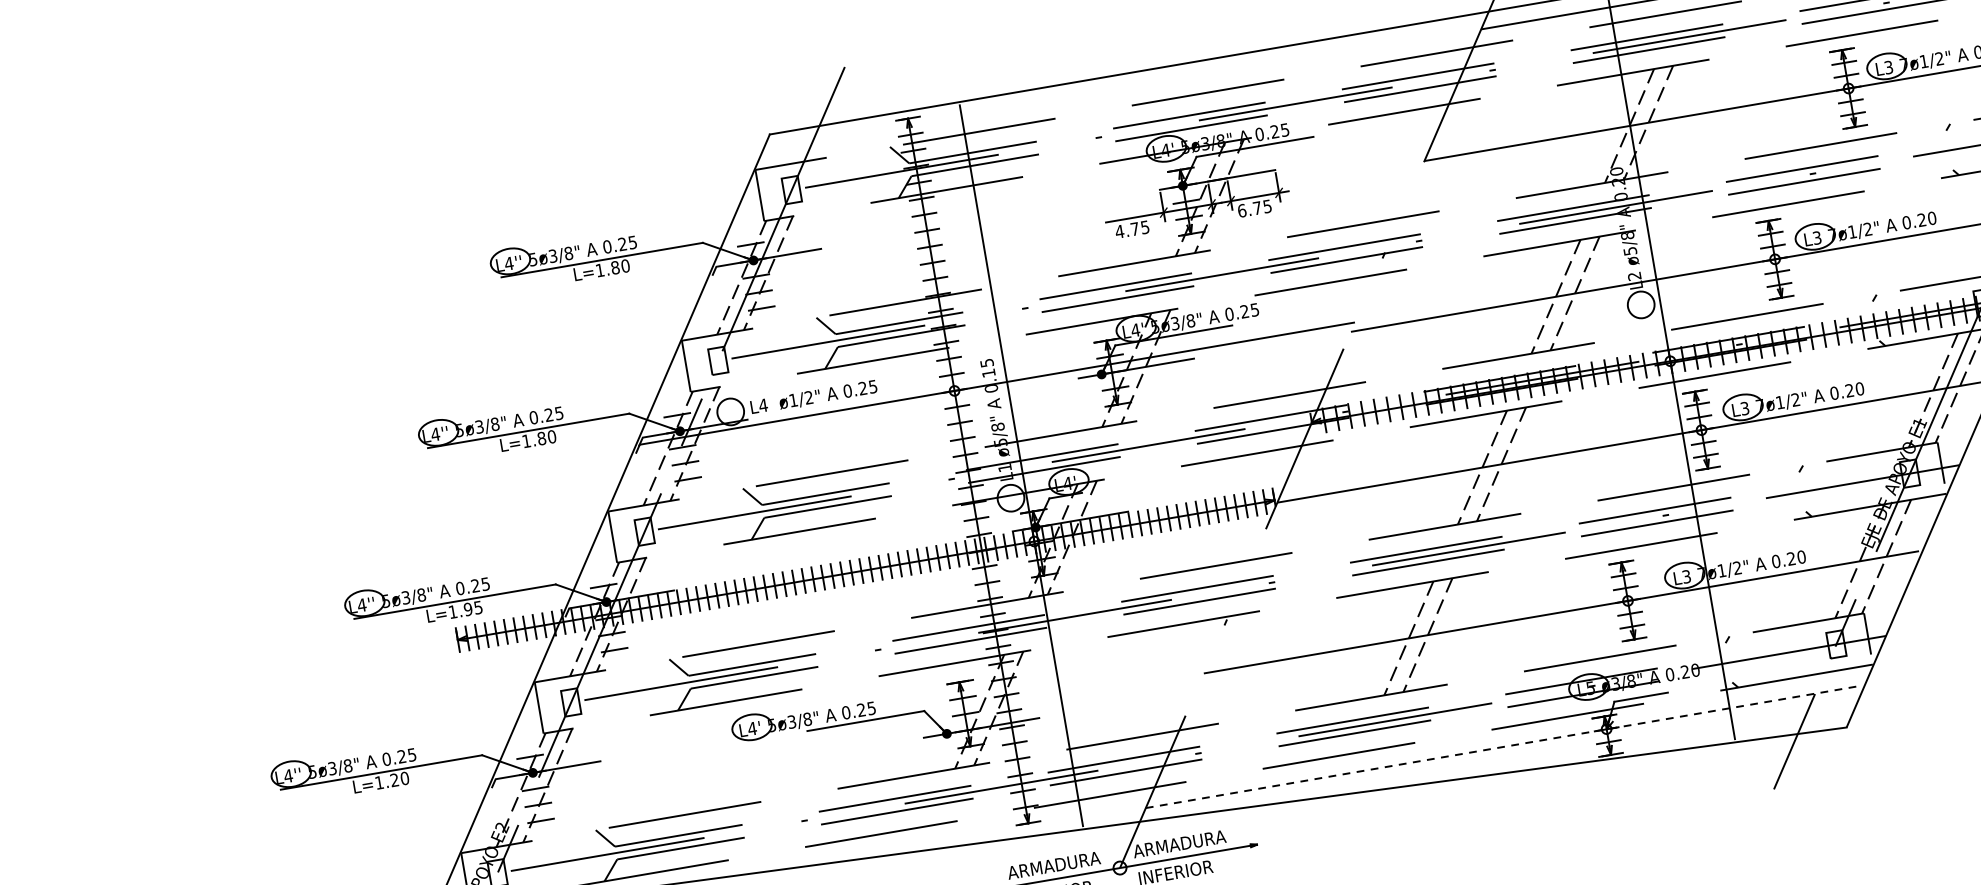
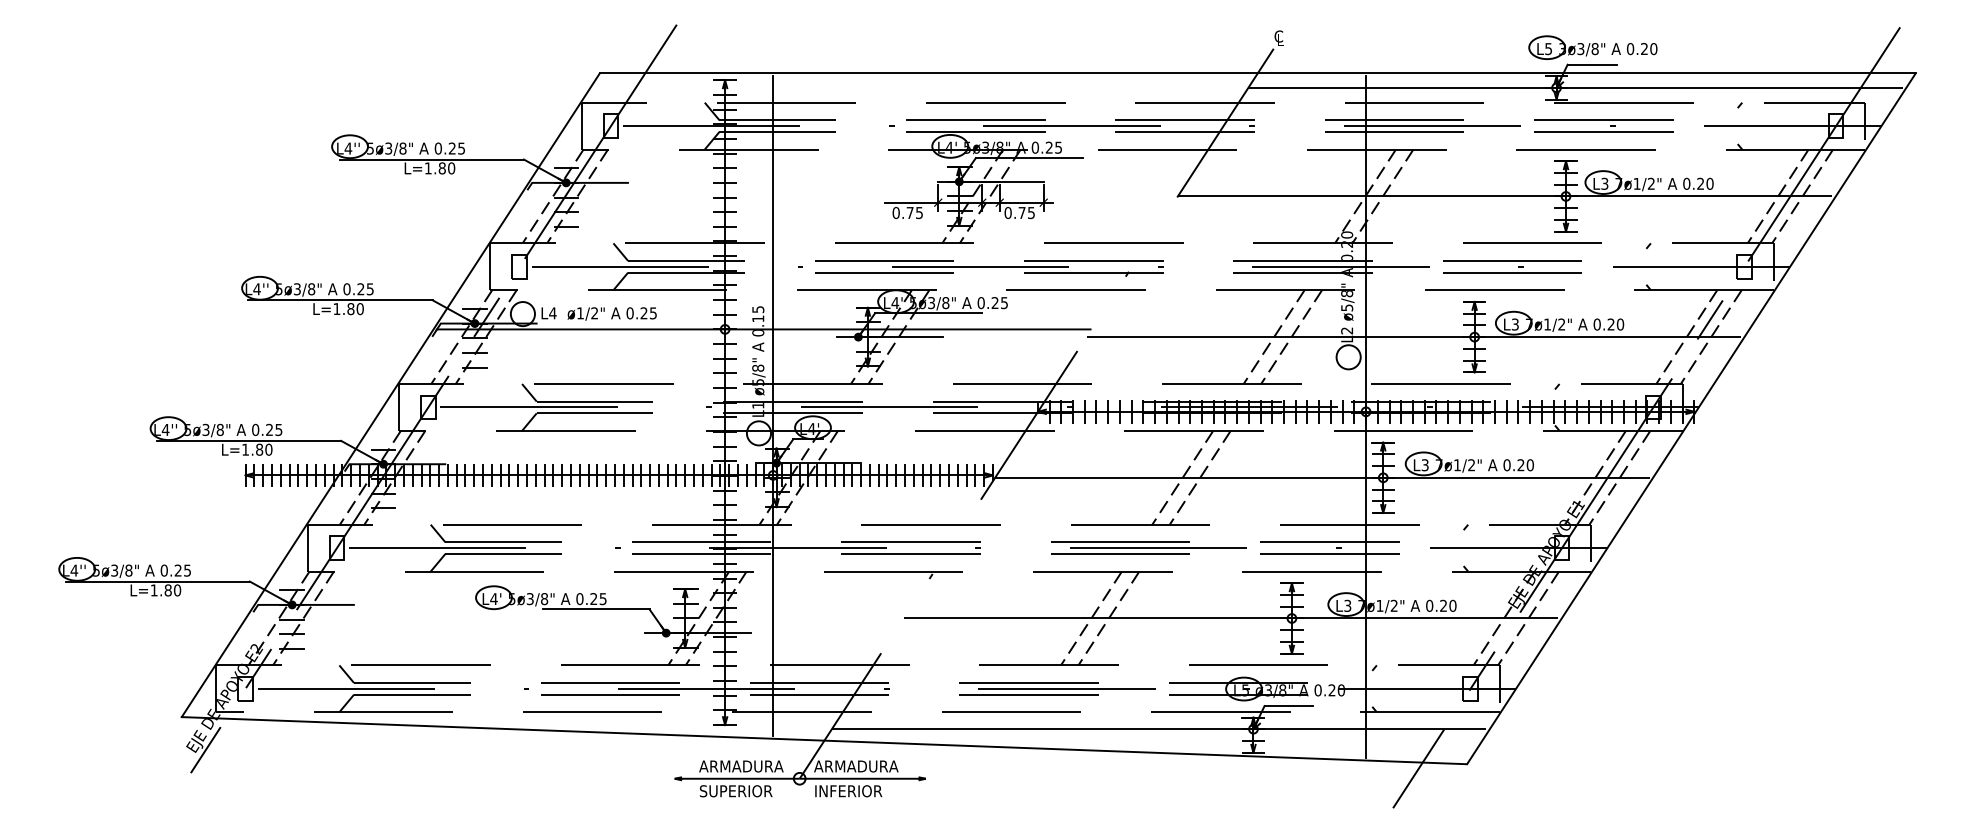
text: (1241, 210) -> (1007, 212), 6.75 -> 0.75
text: (1118, 231) -> (895, 212), 4.75 -> 0.75
text: (472, 608) -> (263, 449), L=1.95 -> L=1.80
line: (1504, 747) -> (1159, 729), dashed -> solid
text: (393, 780) -> (167, 590), L=1.20 -> L=1.80

